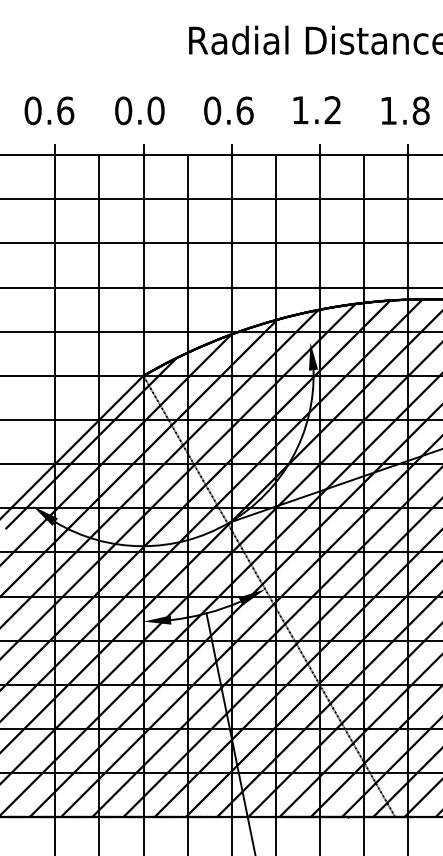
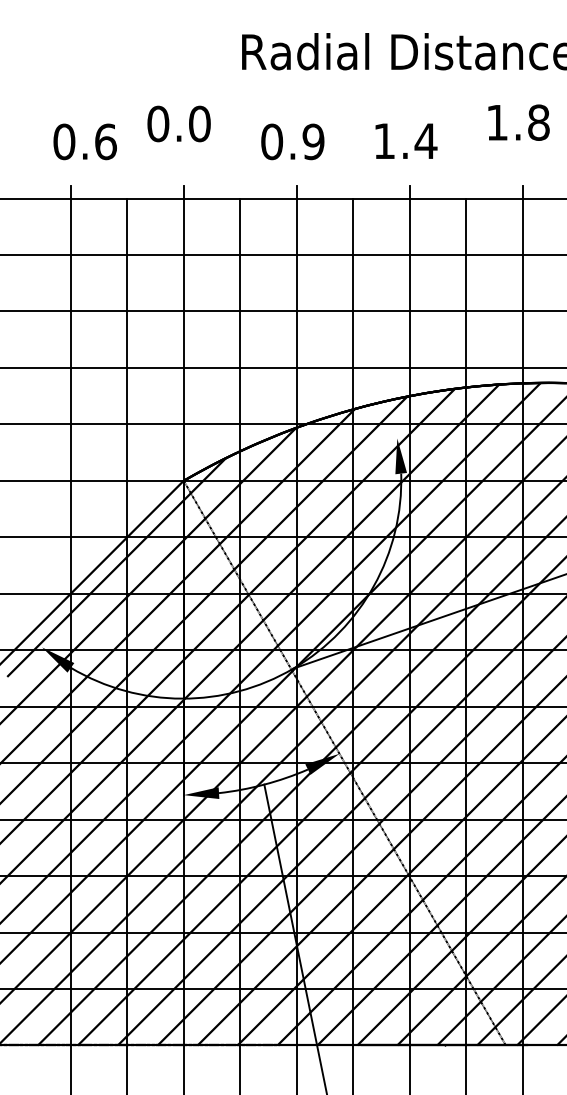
text: (49, 110) -> (85, 141), moved
text: (139, 110) -> (178, 123), moved
text: (244, 110) -> (312, 141), 0.6 -> 0.9
text: (332, 110) -> (425, 141), 1.2 -> 1.4
text: (405, 110) -> (518, 122), moved

